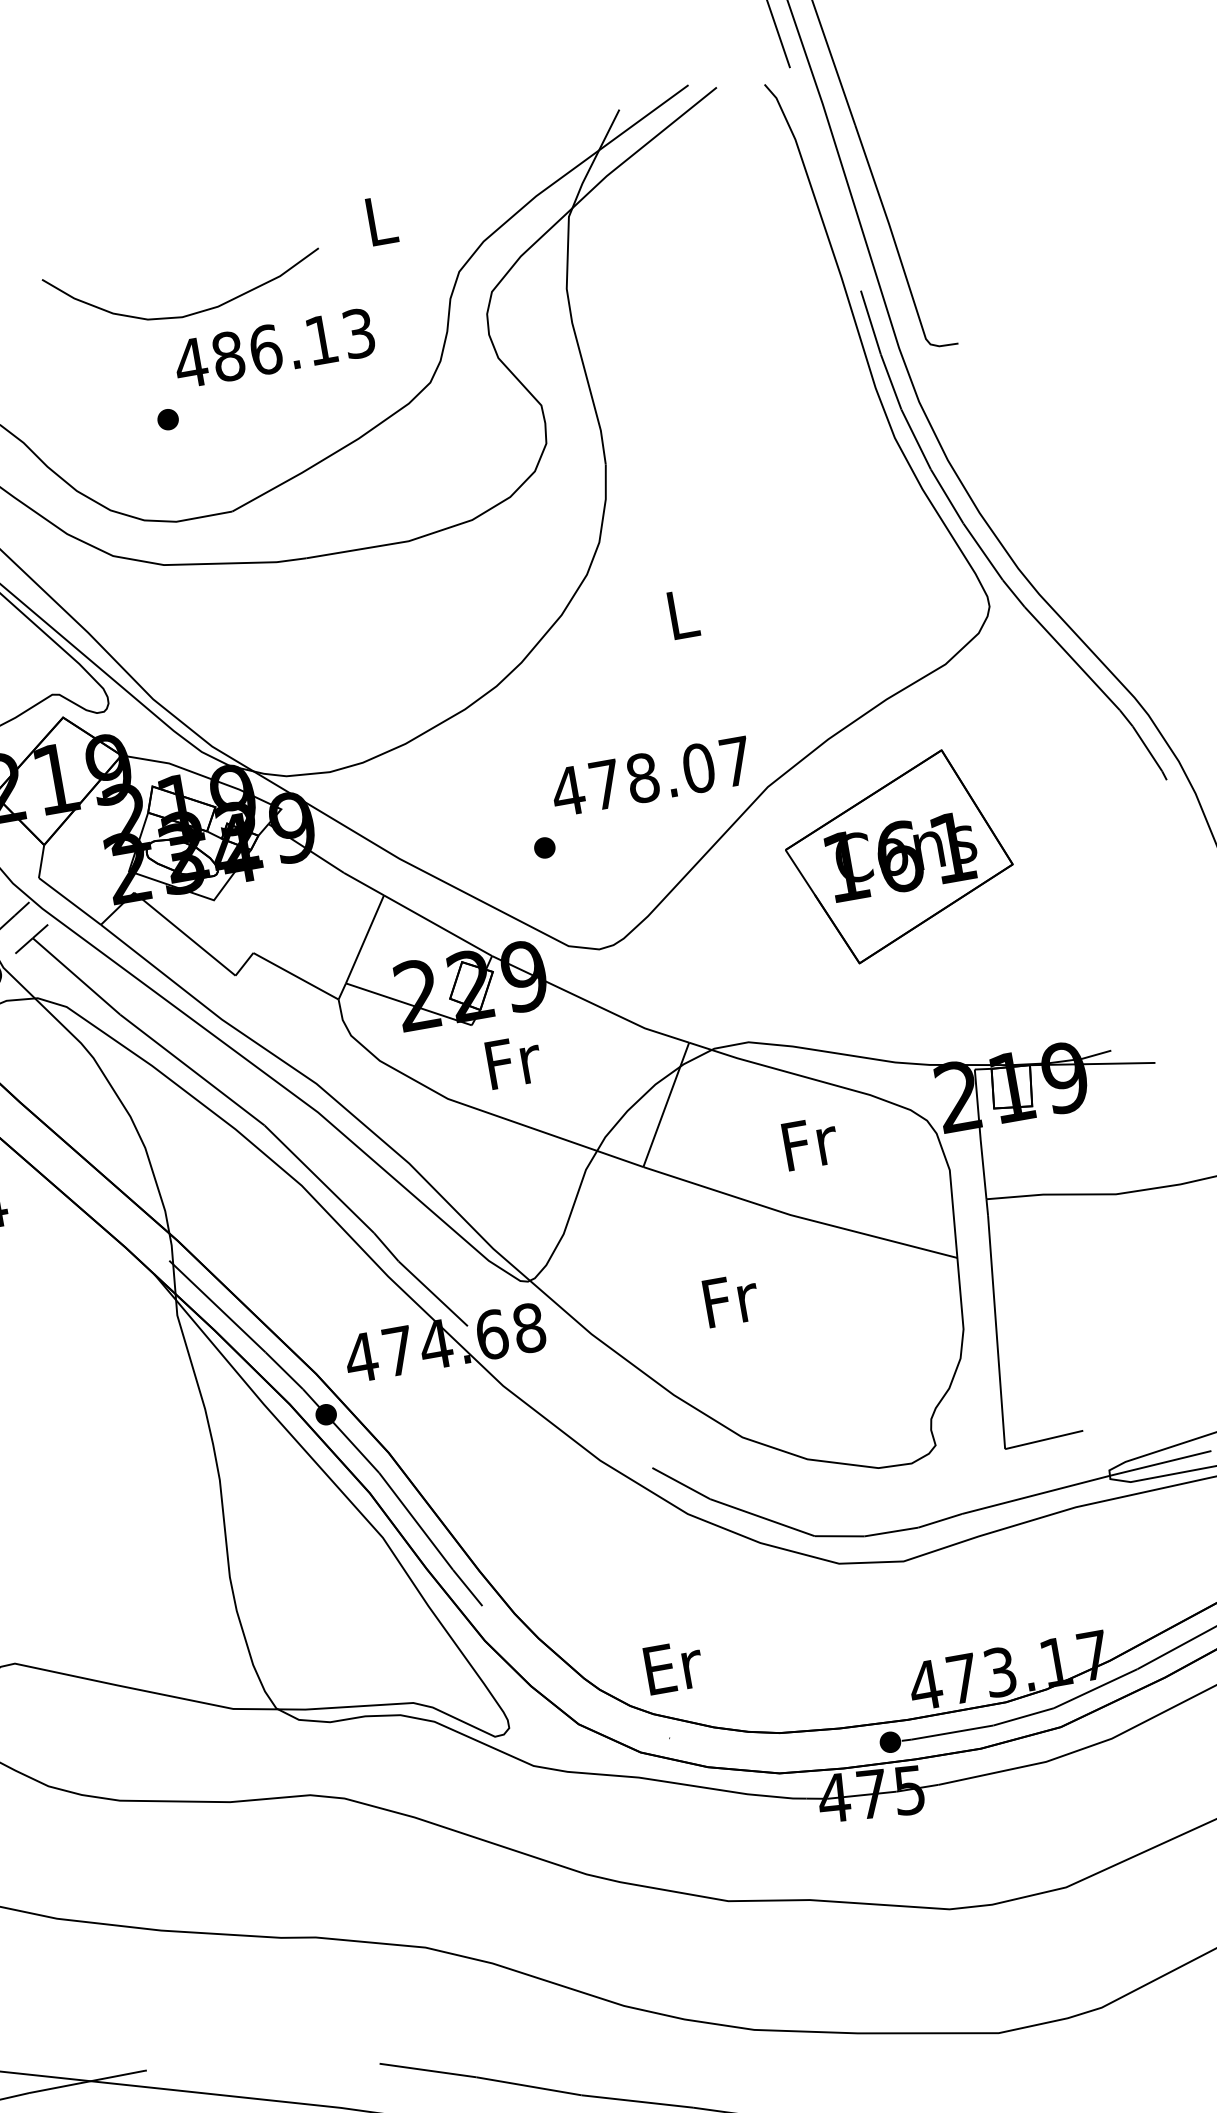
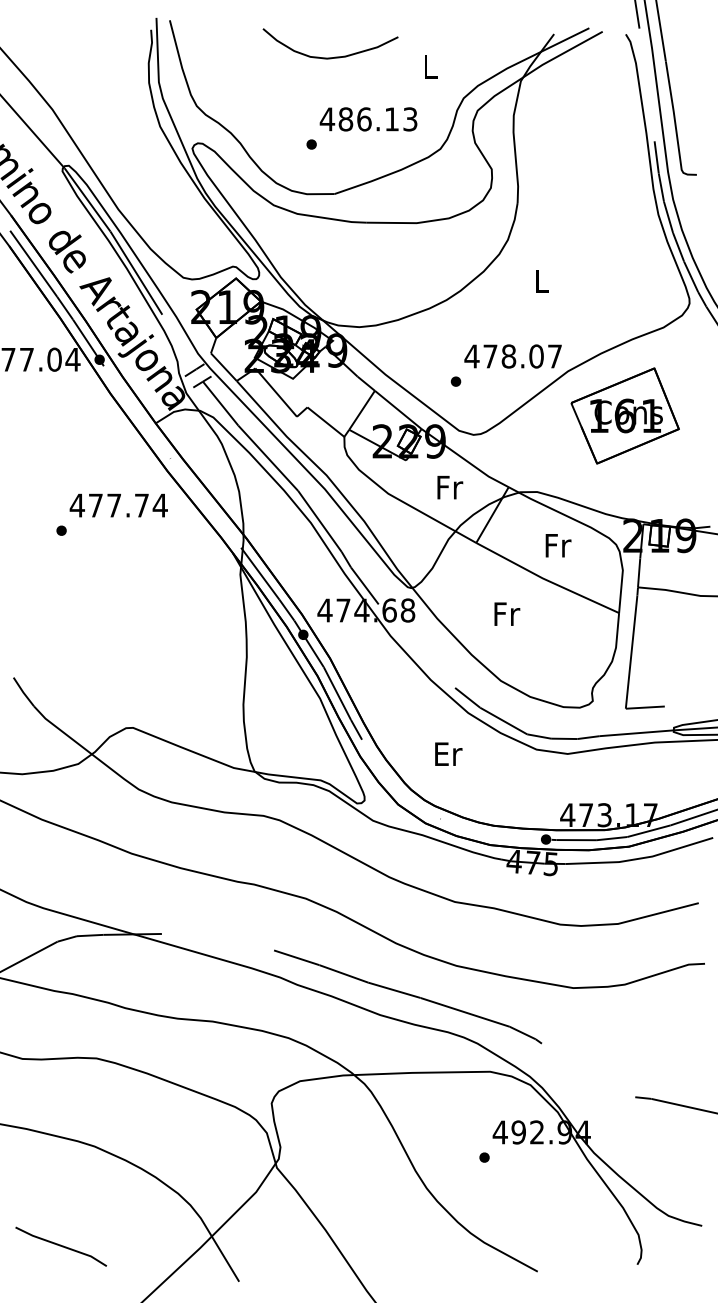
curve: (196, 310) -> (334, 56), moved
text: (514, 1061) -> (450, 487), moved
text: (673, 1665) -> (448, 753), moved

